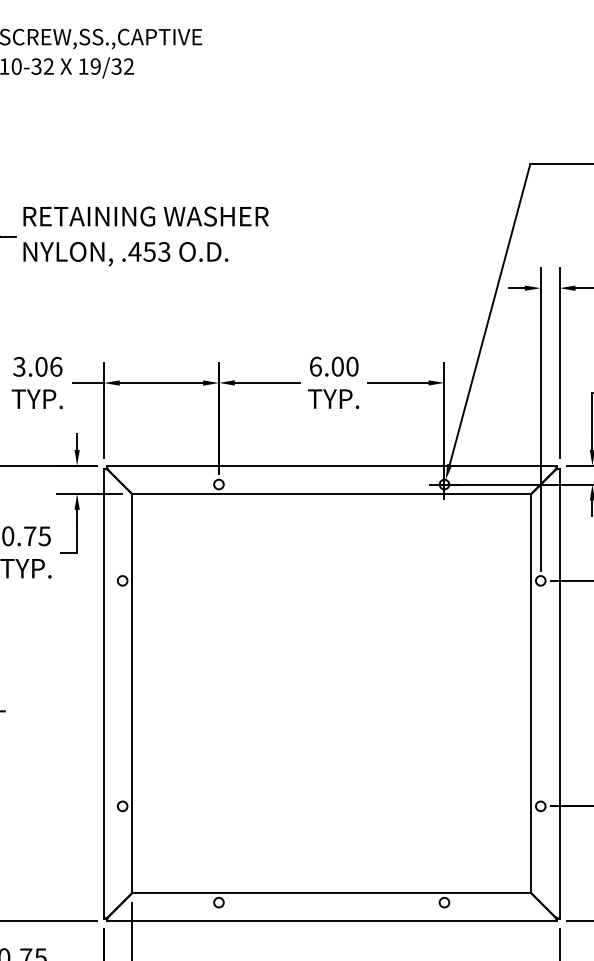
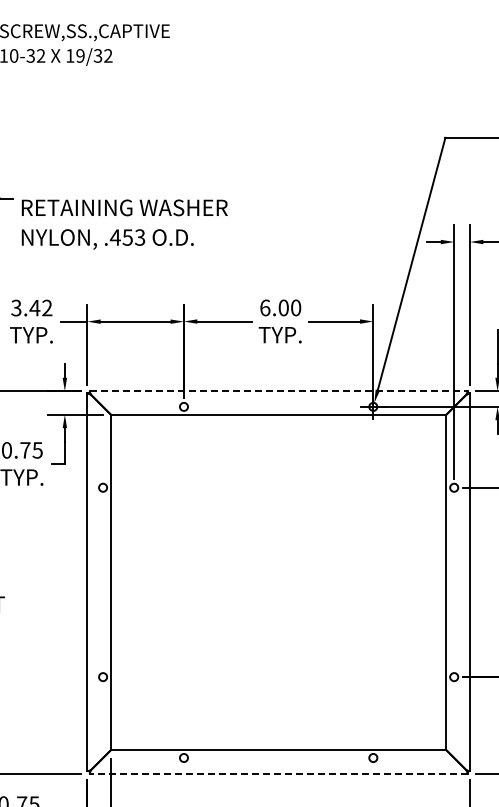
text: (145, 236) -> (124, 224), moved
text: (48, 366) -> (40, 307), 3.06 -> 3.42
line: (331, 466) -> (278, 391), solid -> dashed
line: (331, 921) -> (278, 773), solid -> dashed

